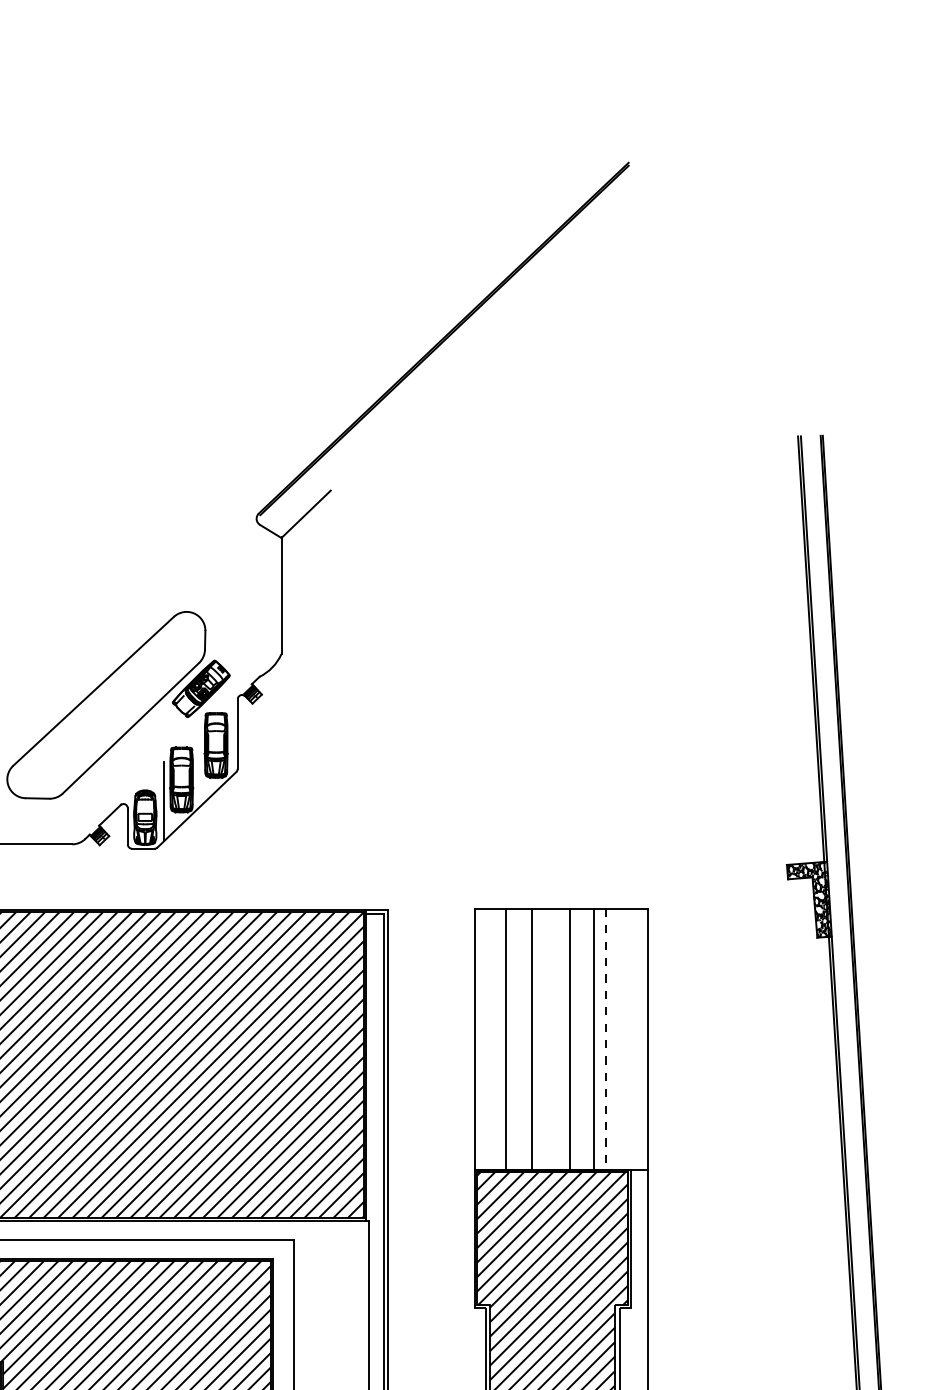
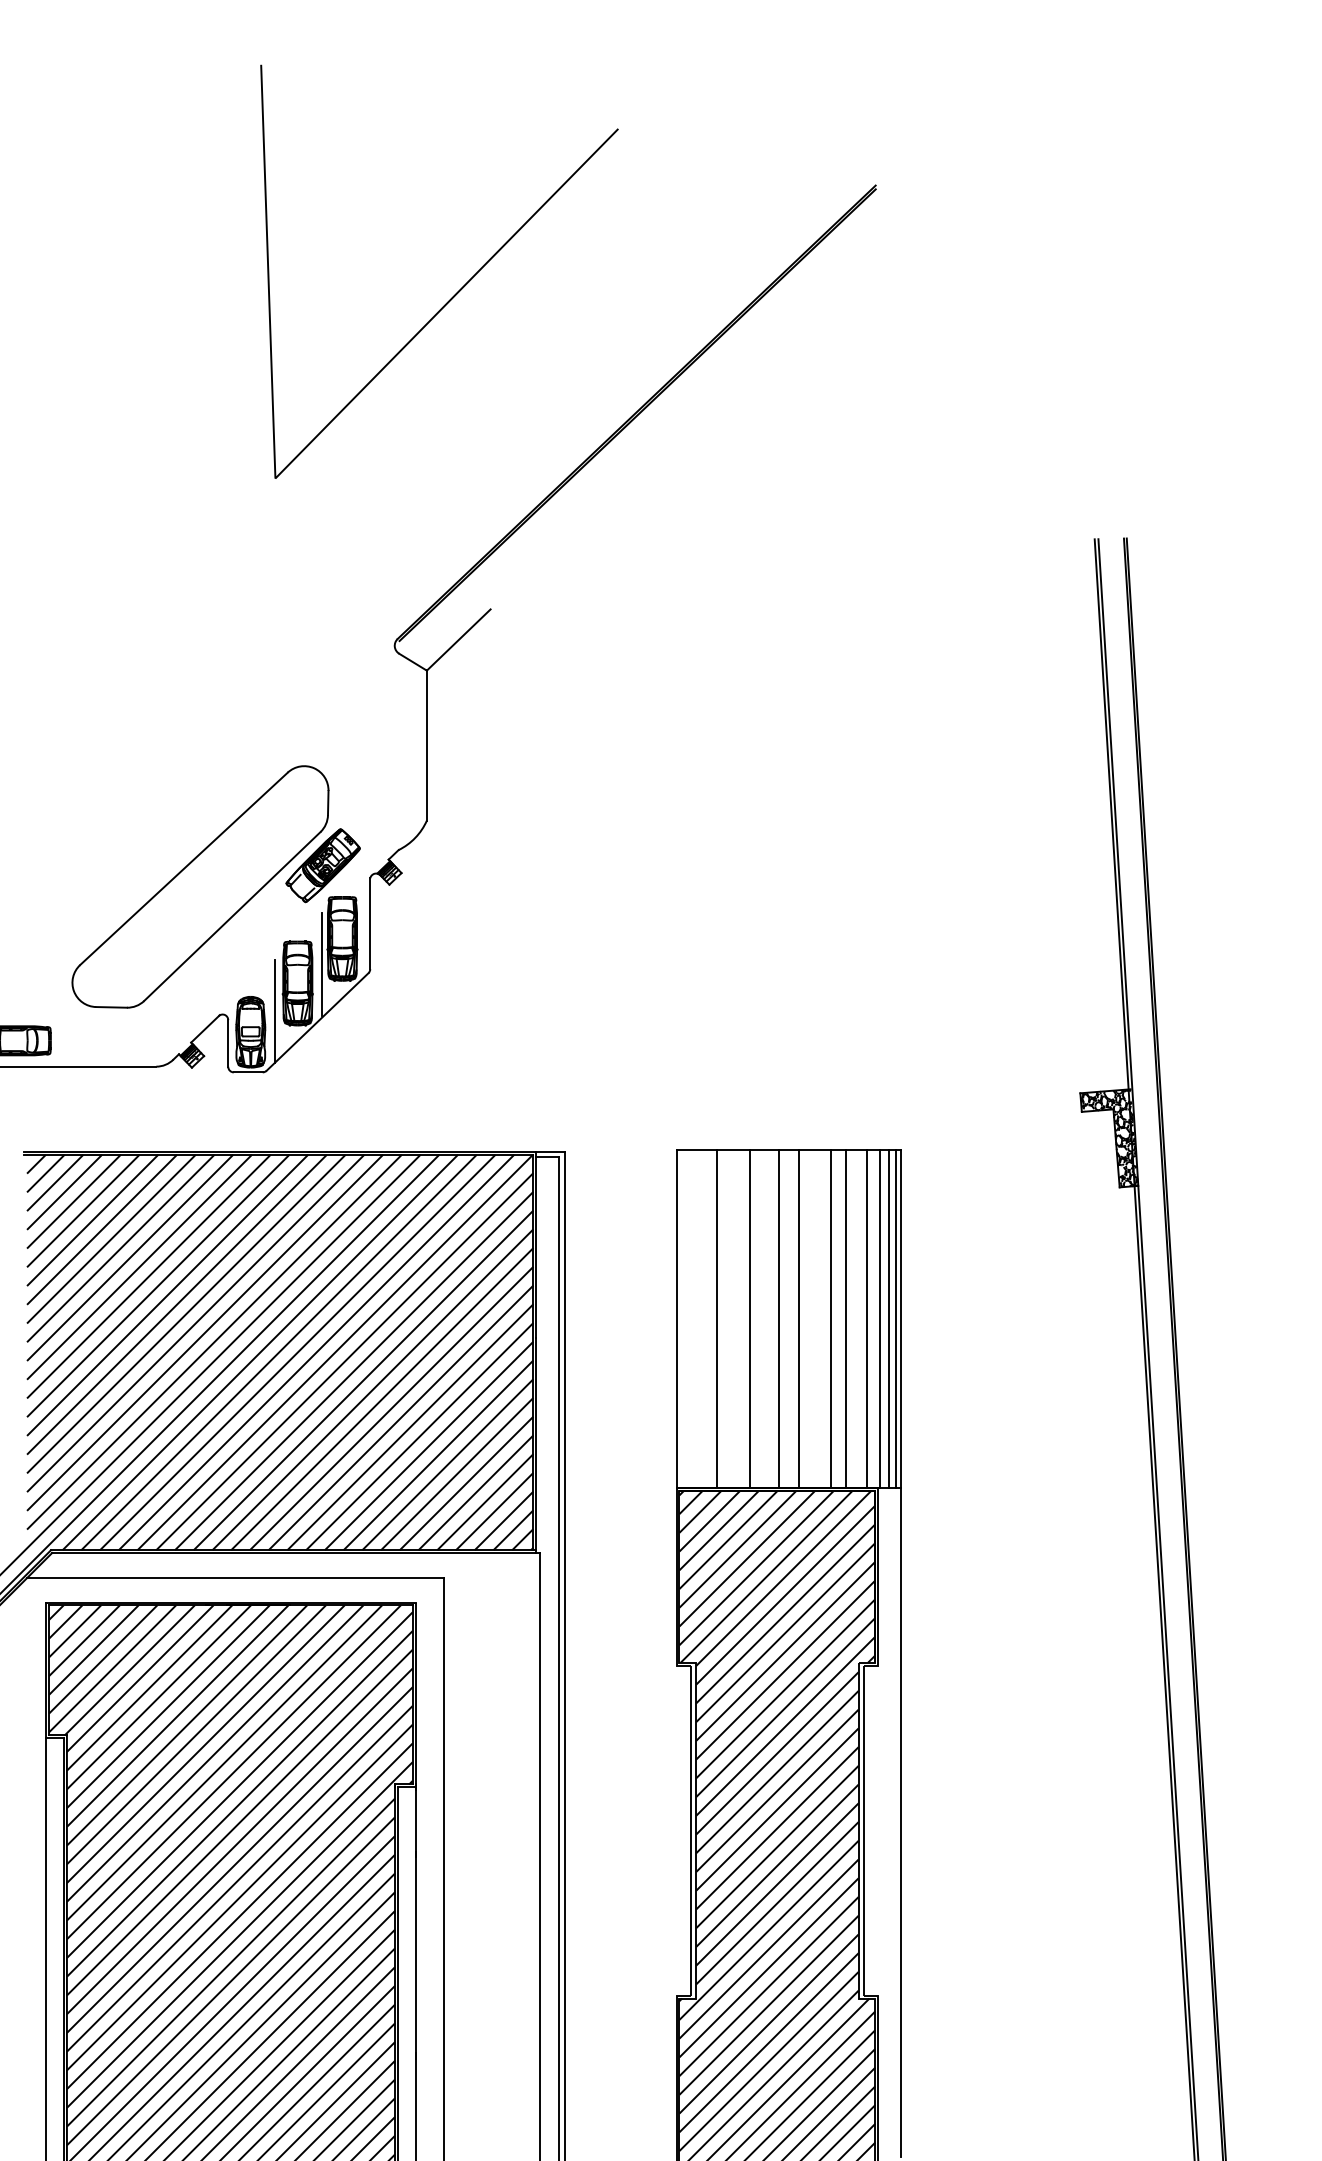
line: (305, 243) -> (458, 290), added
line: (199, 765) -> (321, 964), added
line: (554, 1039) -> (779, 1318), added
line: (605, 1039) -> (845, 1319), dashed -> solid
line: (621, 1039) -> (866, 1318), added
line: (631, 1039) -> (879, 1318), added
line: (639, 1039) -> (889, 1318), added
line: (644, 1039) -> (896, 1318), added

